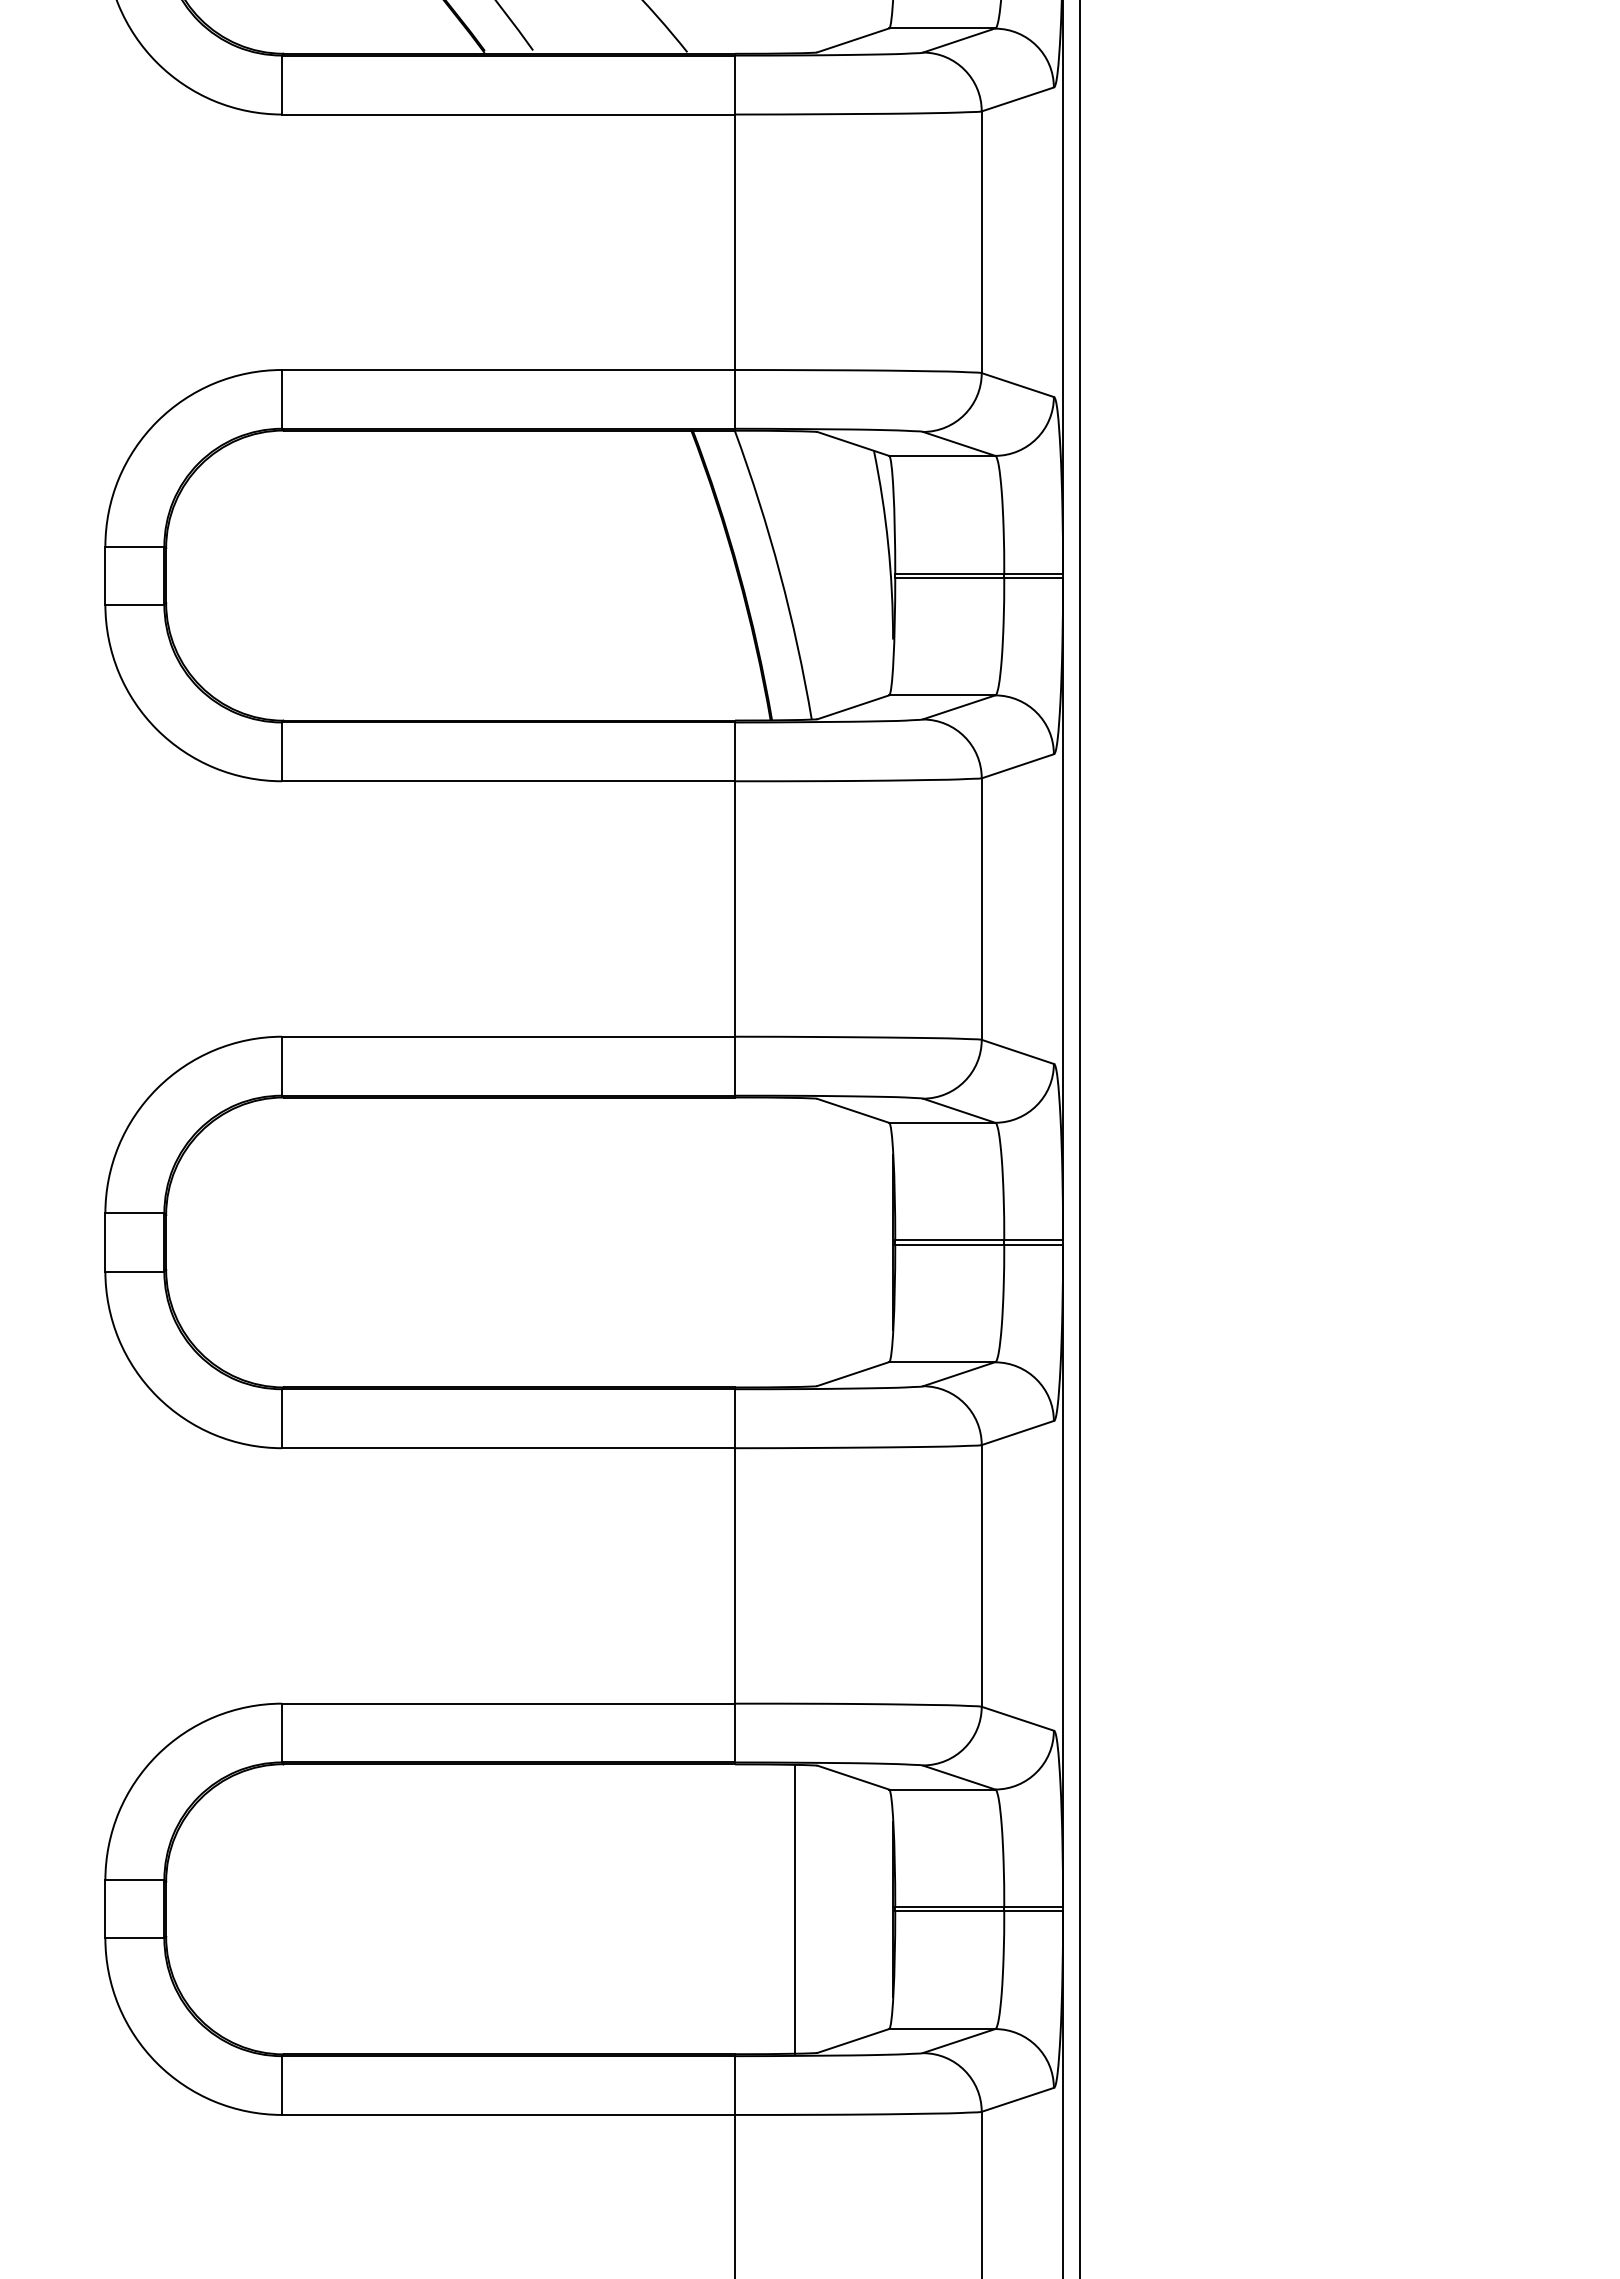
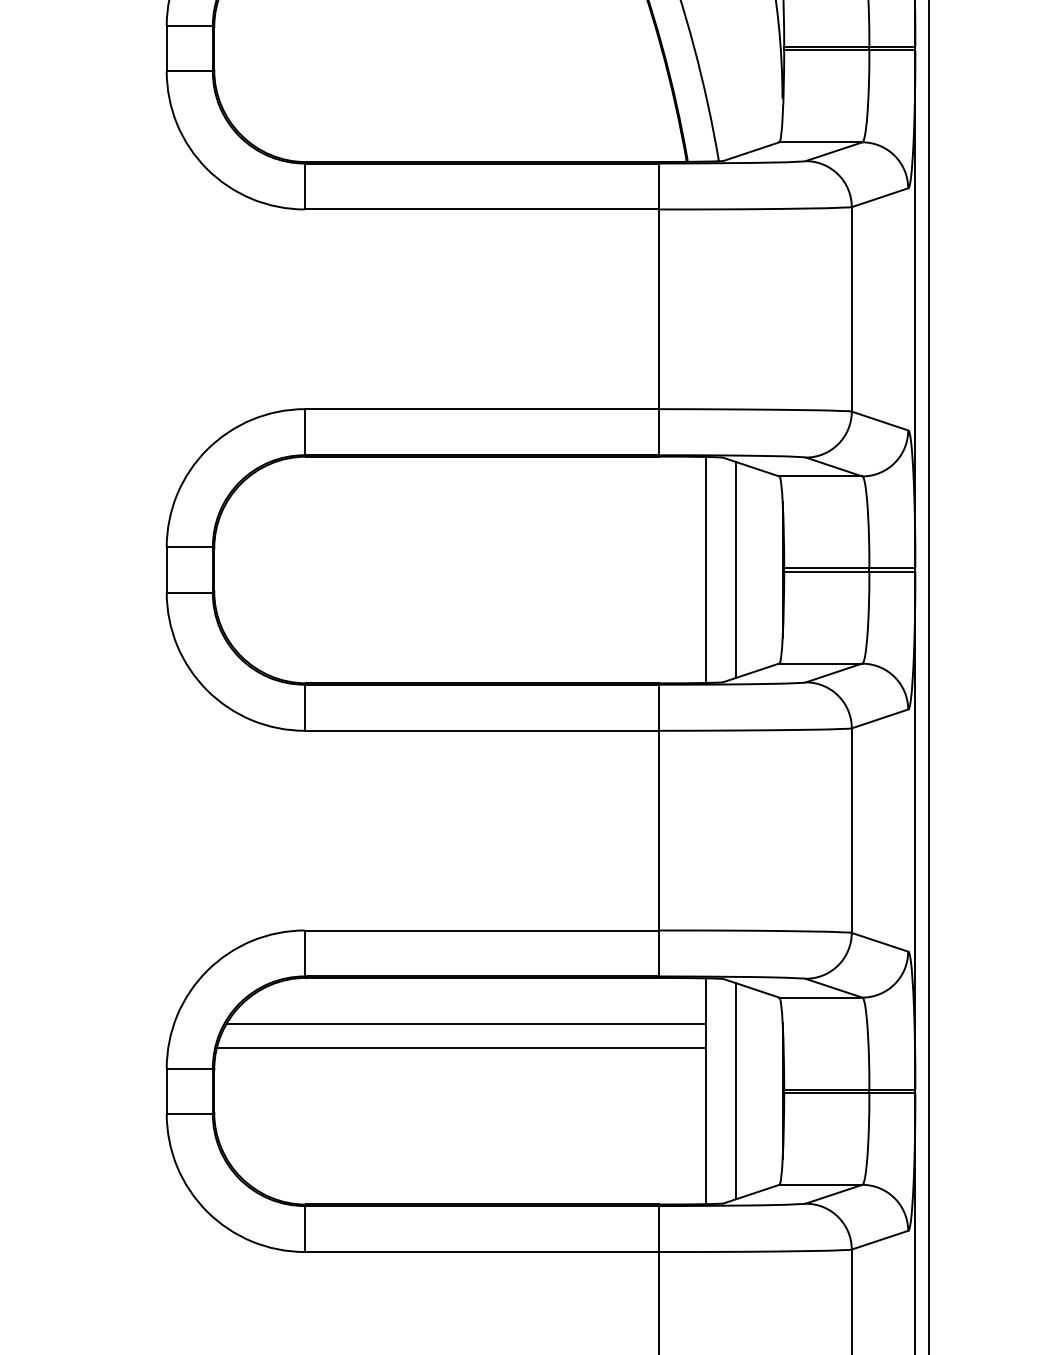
line: (795, 1242) -> (706, 570), added
line: (834, 1242) -> (736, 570), added
line: (488, 1822) -> (466, 1023), added
line: (481, 1854) -> (460, 1048), added
line: (834, 1909) -> (736, 1091), added

